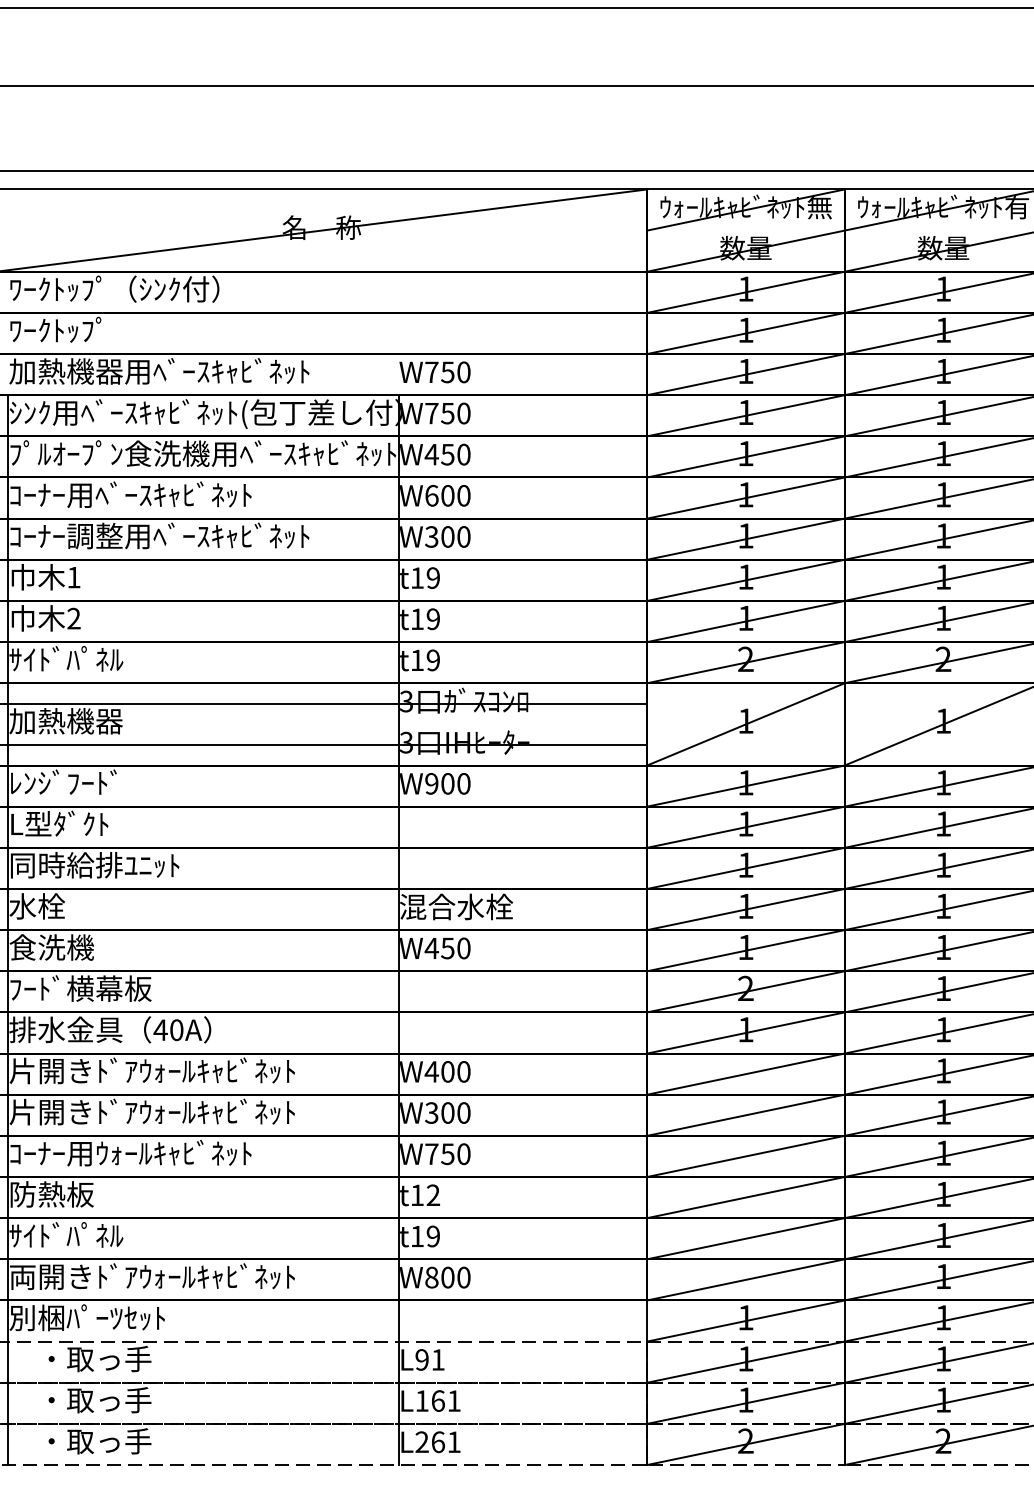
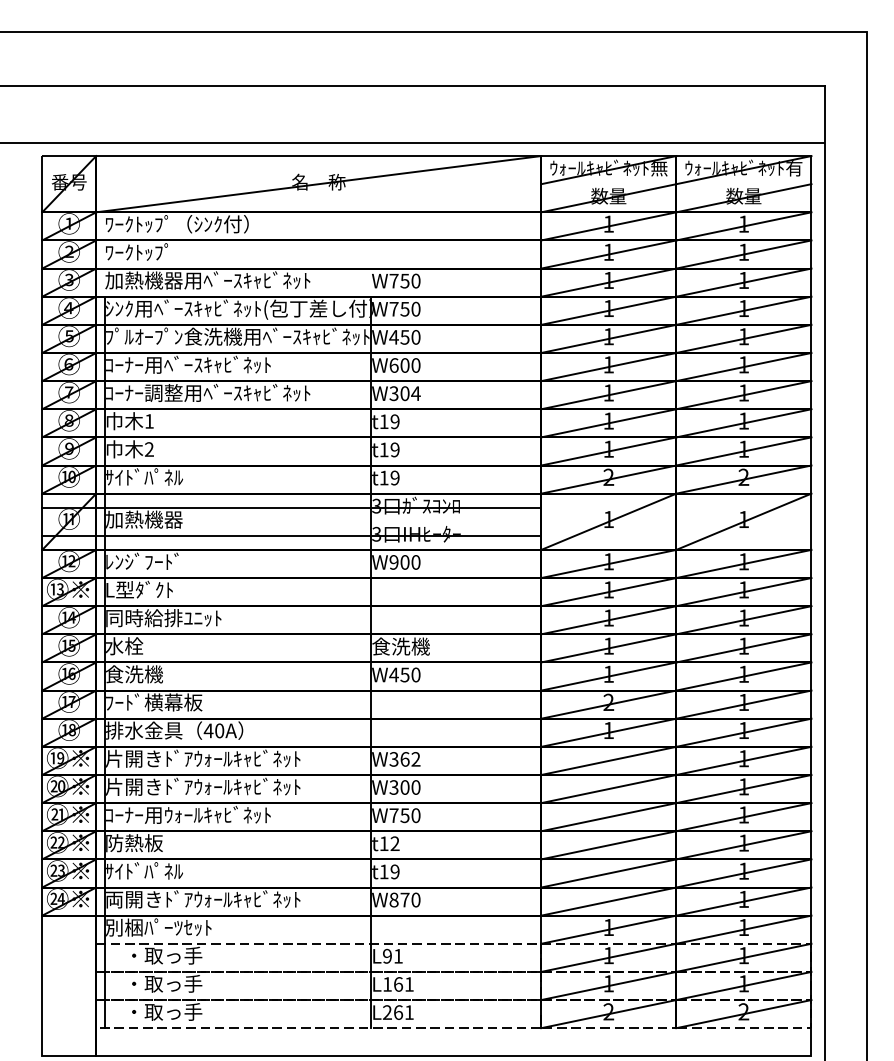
text: (463, 536) -> (415, 393), W300 -> W304
text: (455, 906) -> (410, 646), 混合水栓 -> 食洗機
text: (447, 1072) -> (404, 759), W400 -> W362
text: (447, 1276) -> (404, 899), W800 -> W870

